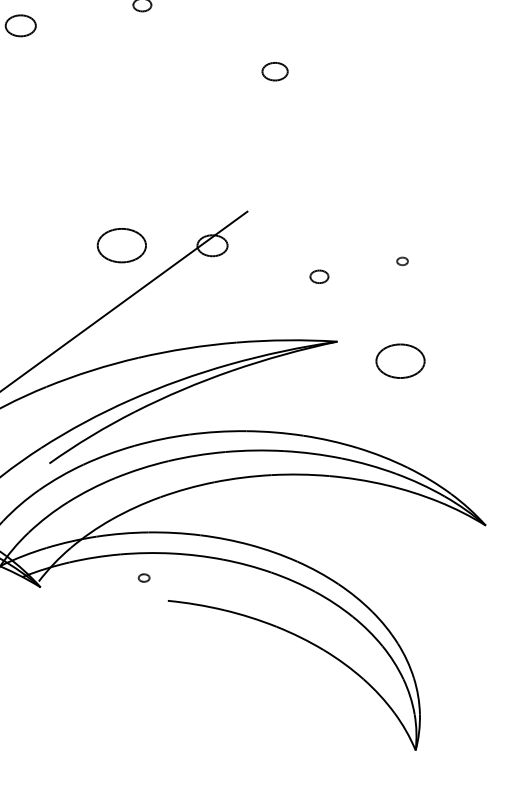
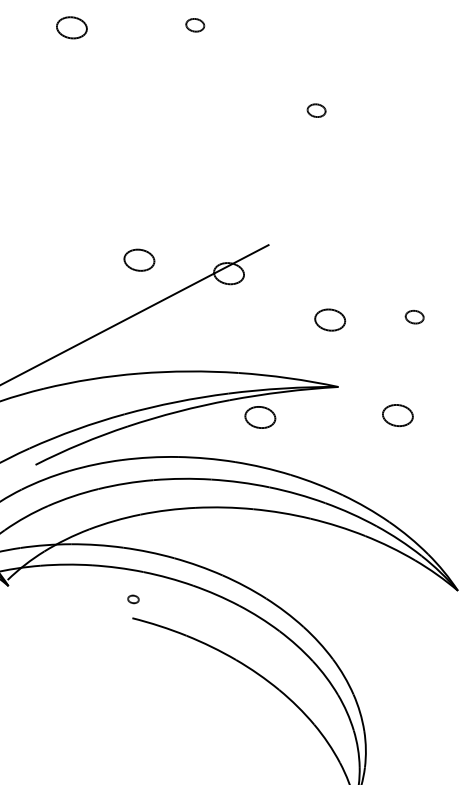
part: (274, 71) -> (316, 110), size x0.71
part: (121, 245) -> (139, 259), size x0.62
part: (402, 261) -> (414, 317), size x1.67
part: (319, 276) -> (330, 319), size x1.67
part: (400, 360) -> (397, 414), size x0.62
part: (264, 383) -> (260, 417), added
part: (143, 577) -> (132, 598), moved

